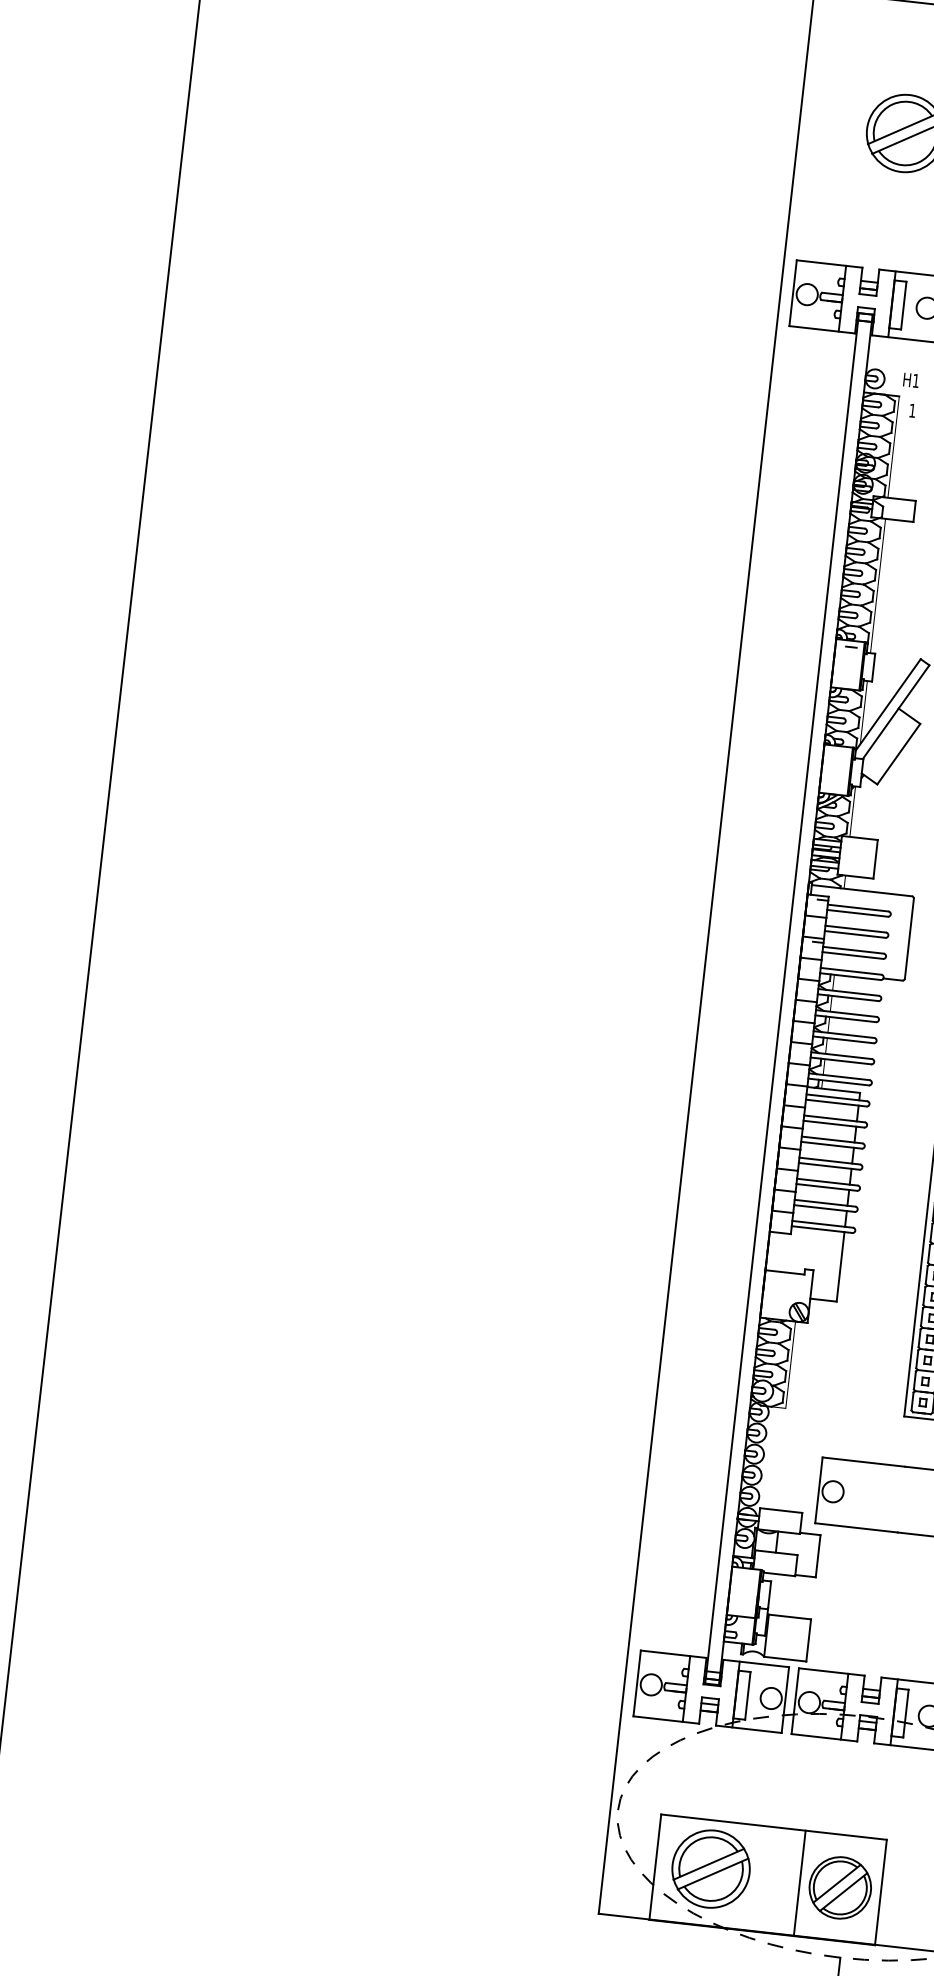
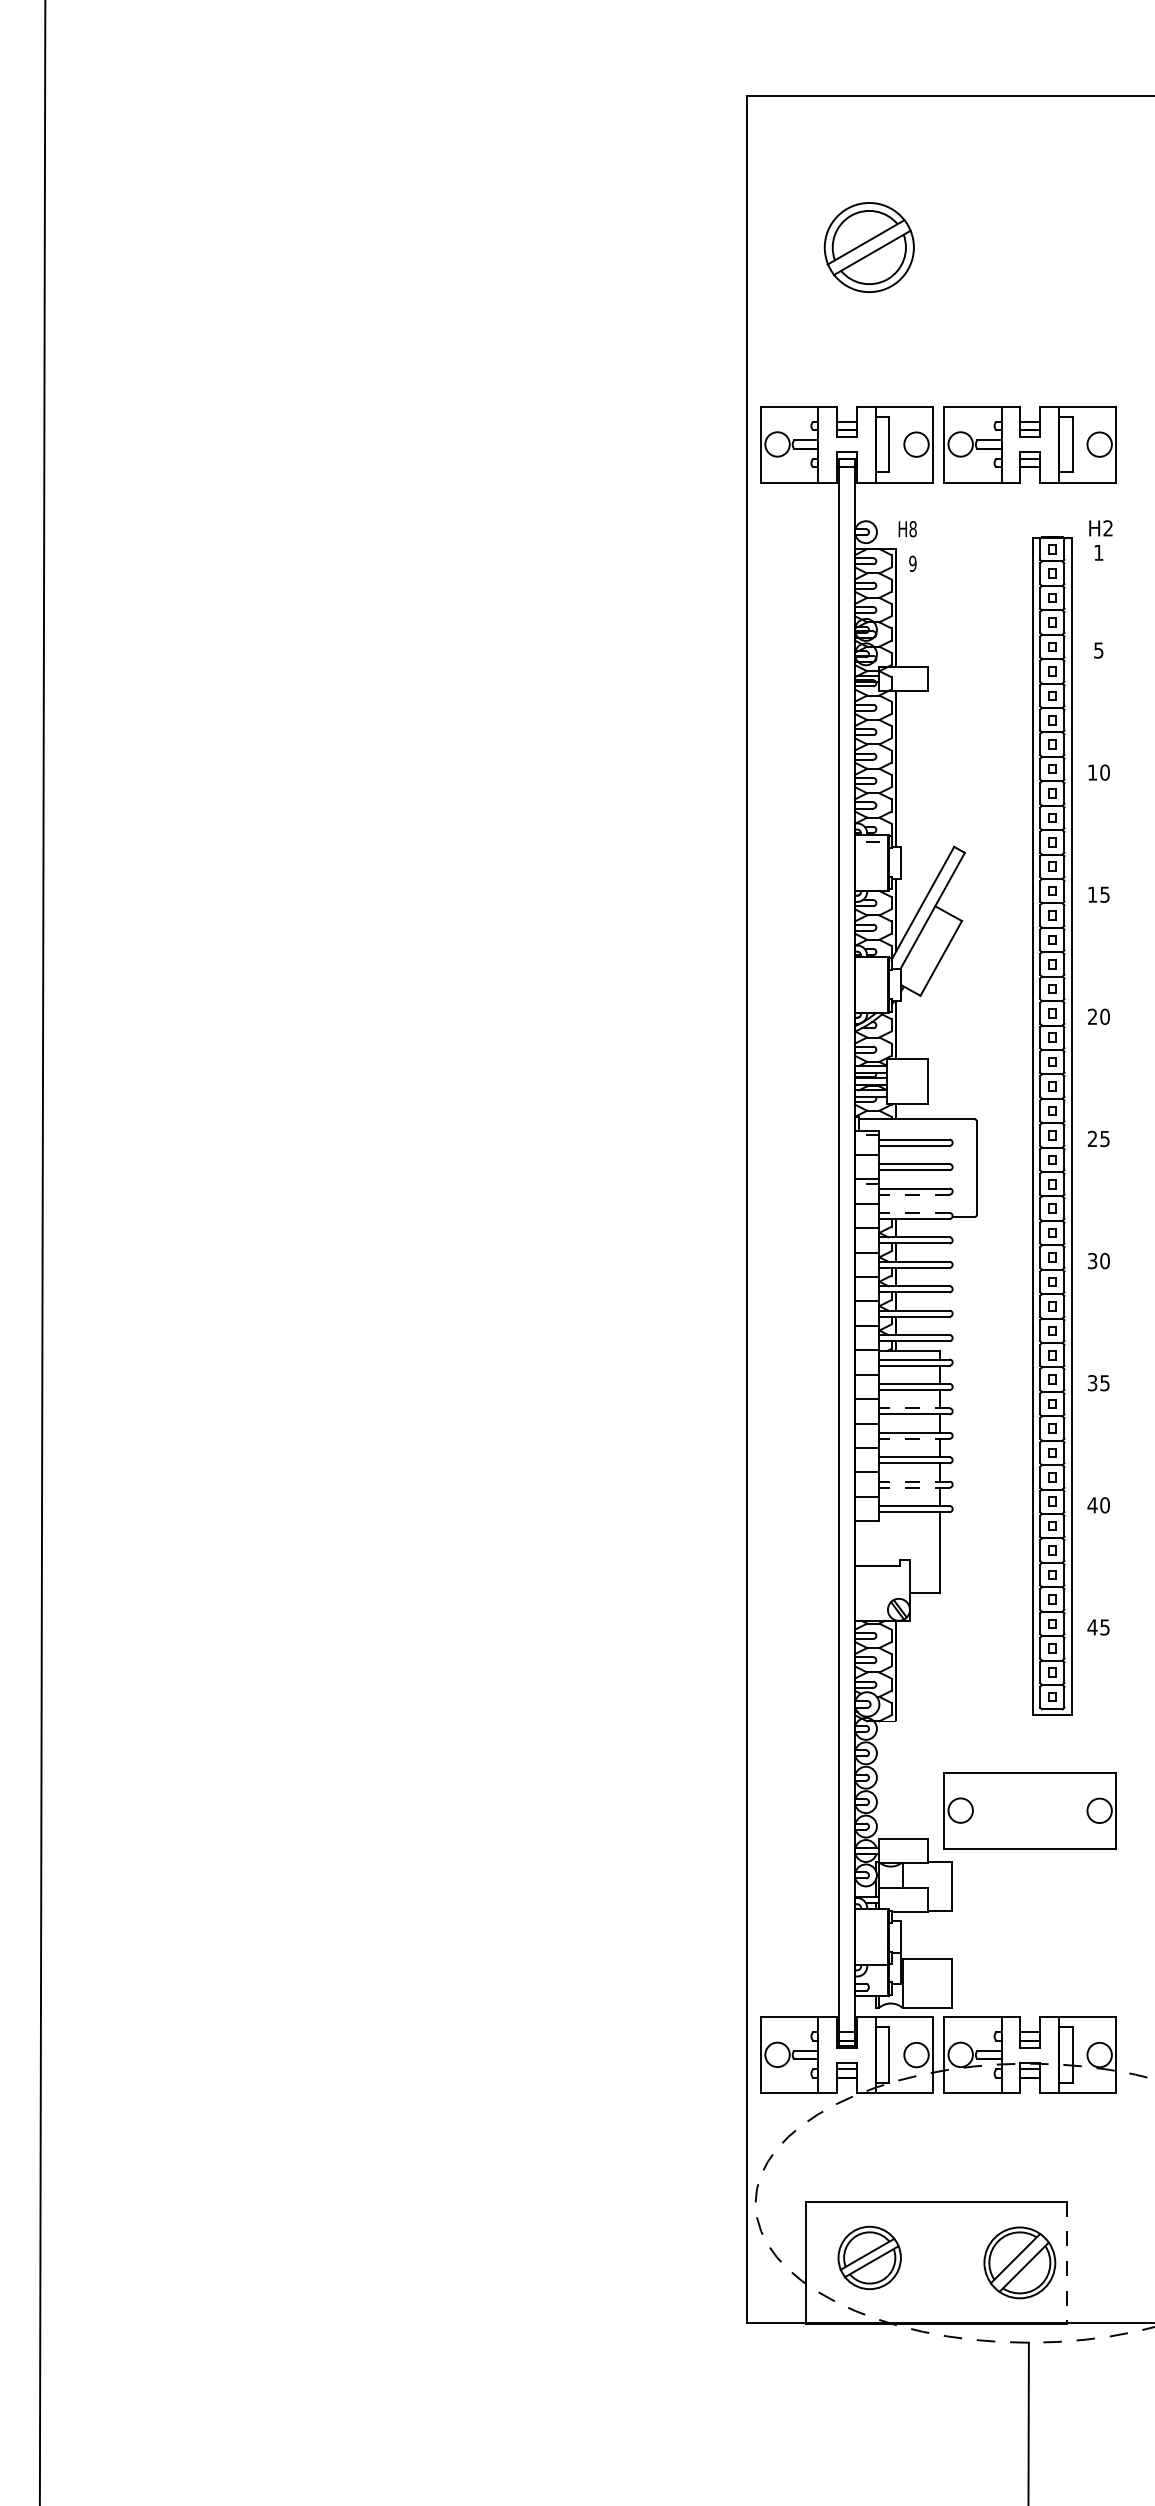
text: (915, 381) -> (912, 529), H1 -> H8
text: (912, 410) -> (912, 563), 1 -> 9
line: (852, 955) -> (914, 1194), solid -> dashed
line: (851, 970) -> (914, 1212), solid -> dashed
line: (832, 1140) -> (914, 1408), solid -> dashed
line: (829, 1166) -> (914, 1438), solid -> dashed
line: (825, 1203) -> (914, 1481), solid -> dashed
line: (824, 1208) -> (914, 1487), solid -> dashed
part: (711, 1868) -> (869, 2257), size x0.7
line: (799, 1882) -> (972, 2262), removed
line: (880, 1892) -> (1066, 2263), solid -> dashed

